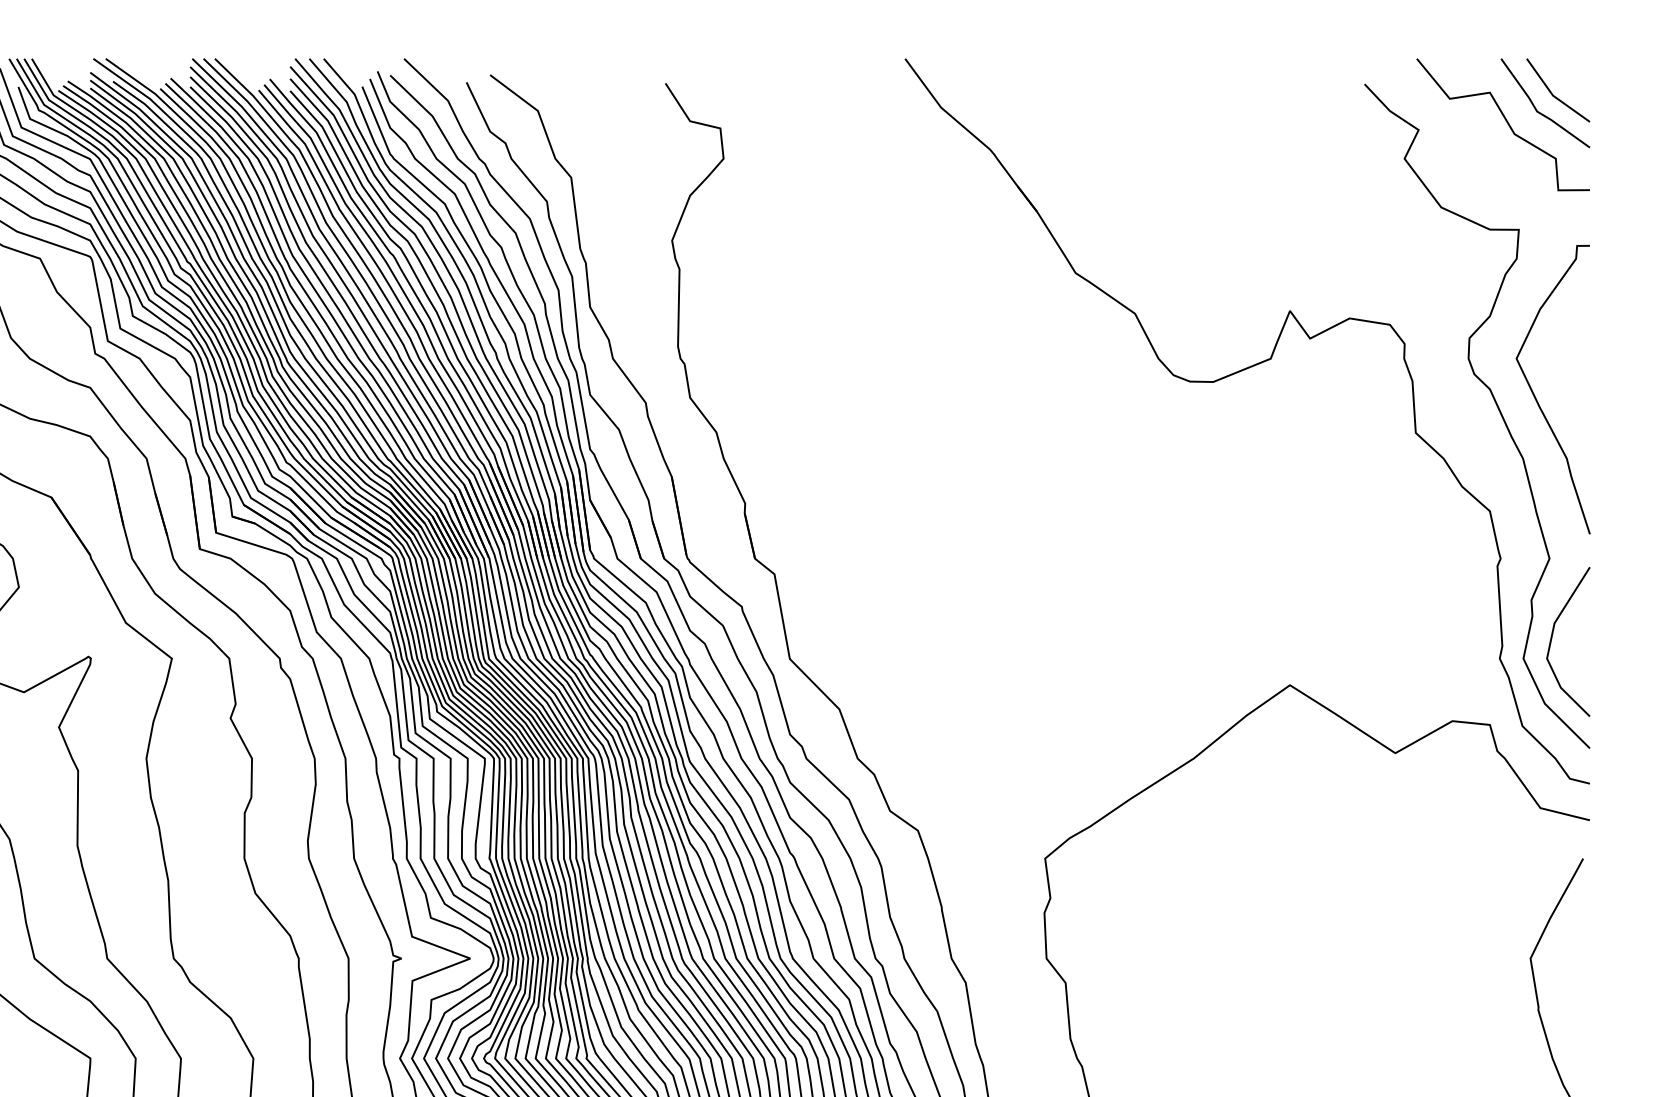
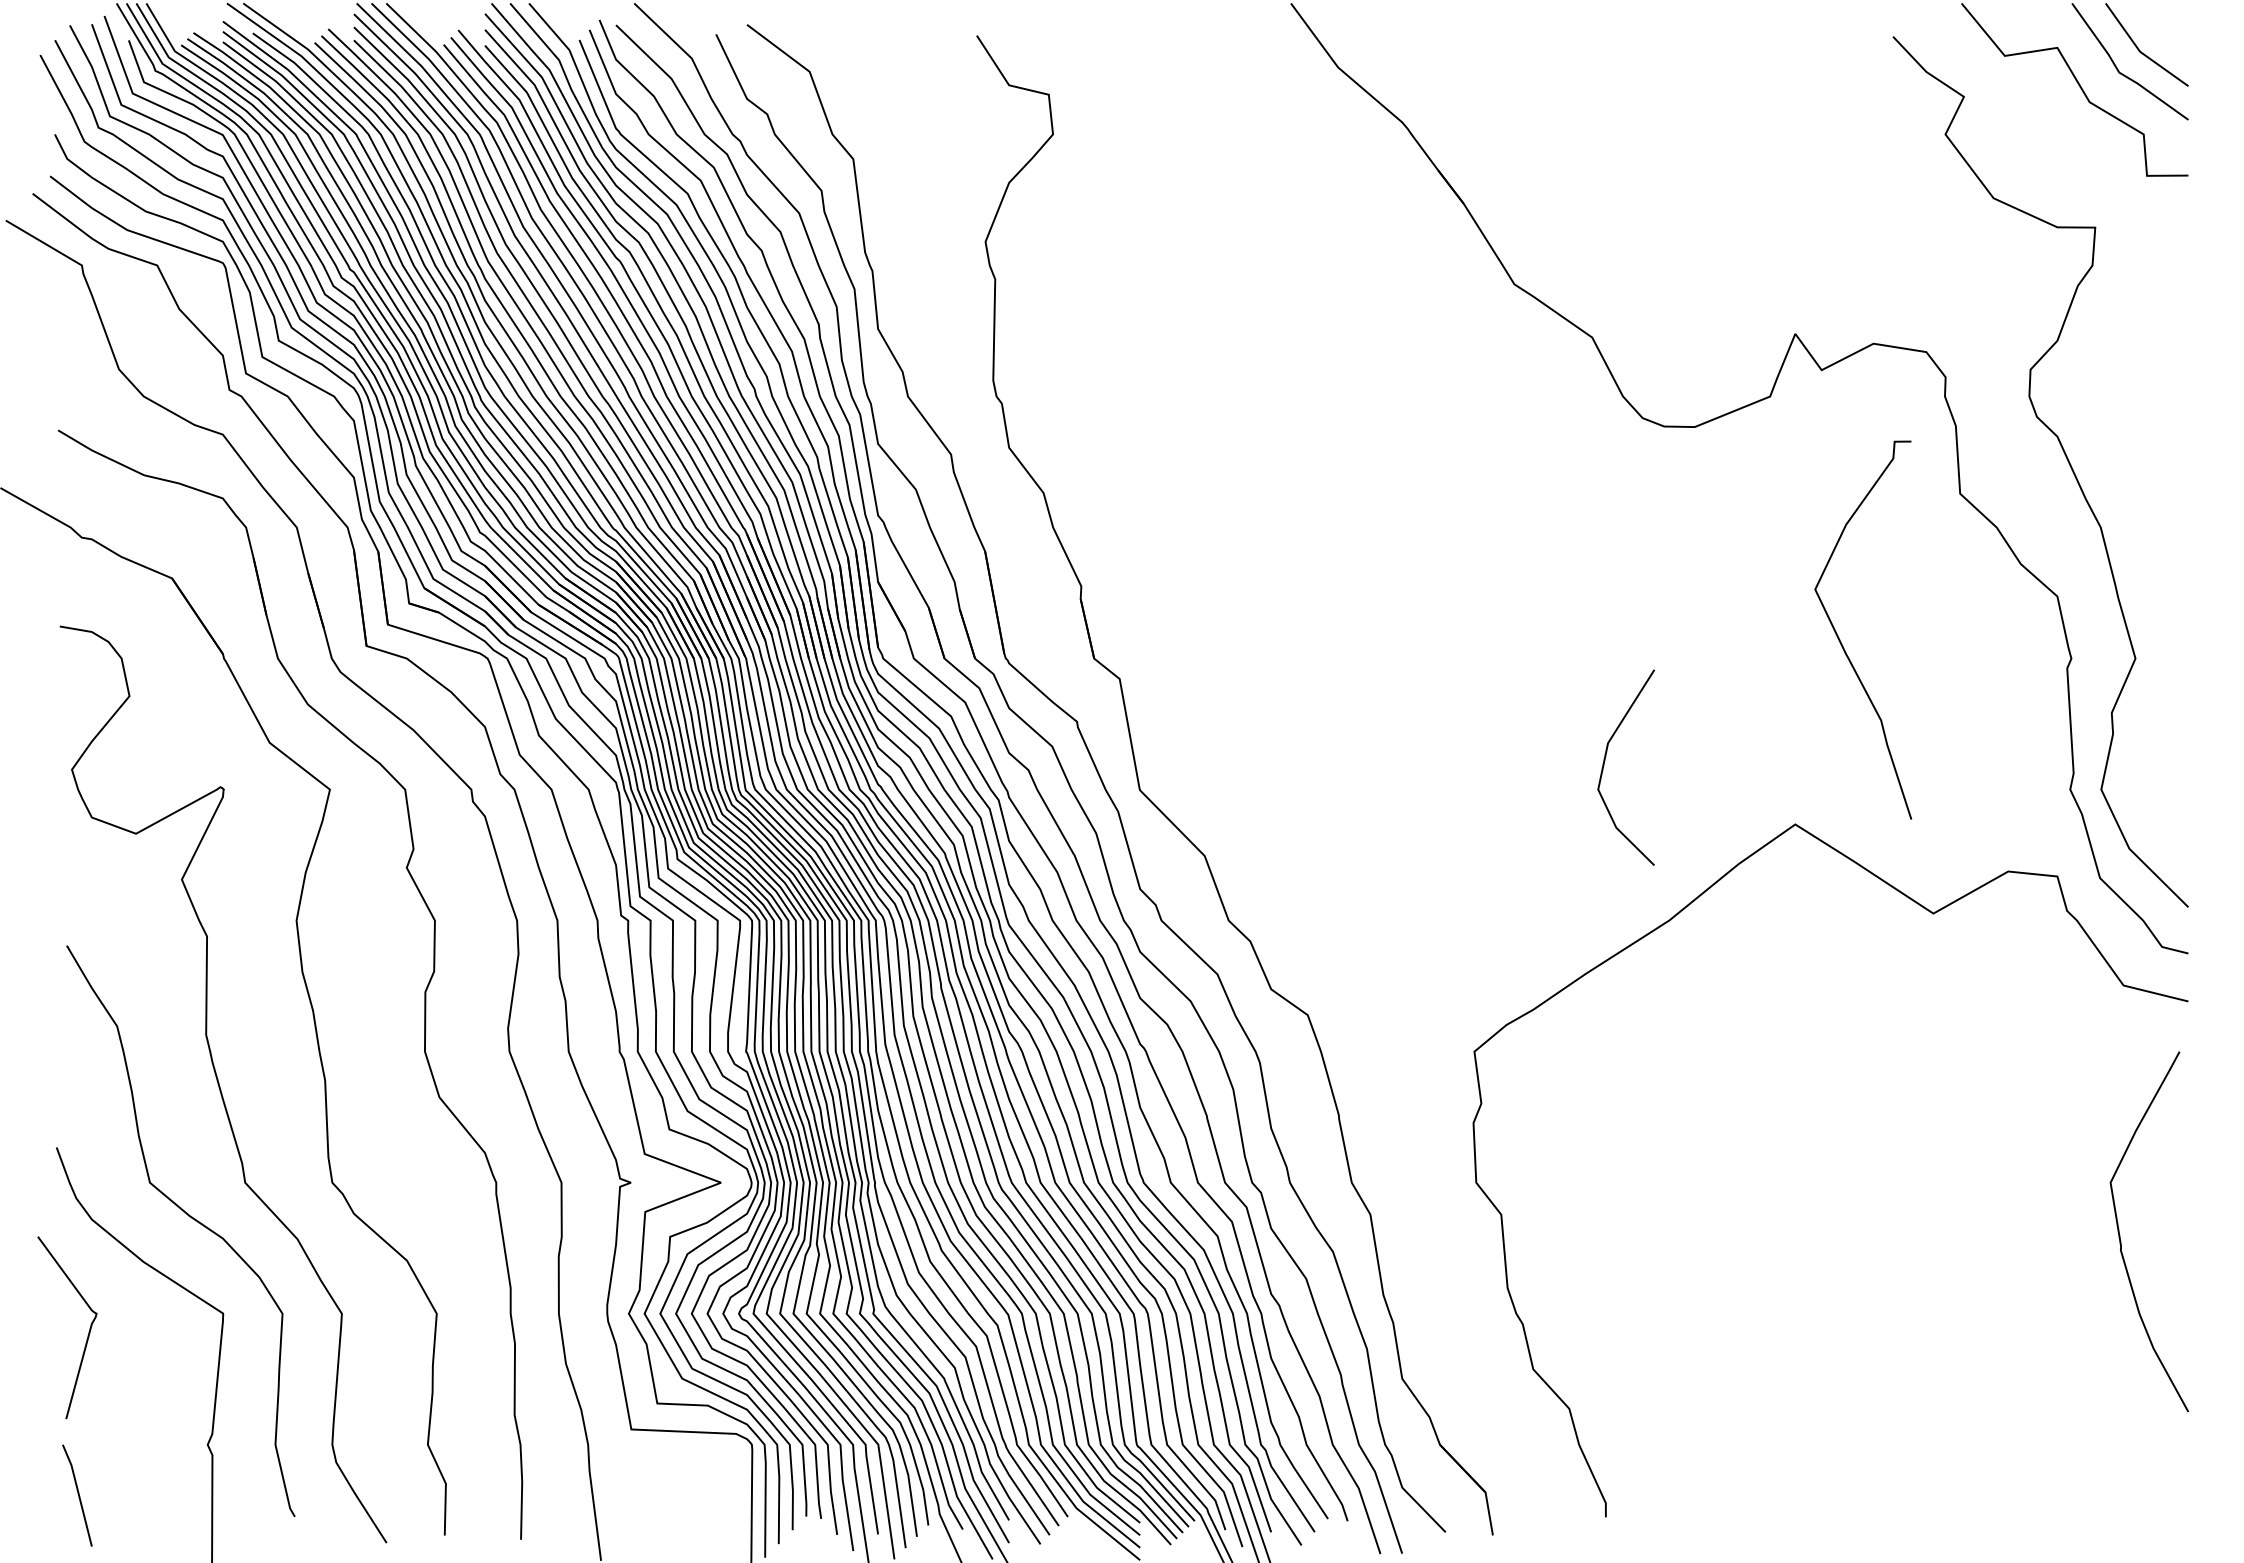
curve: (1536, 398) -> (1841, 641), moved
line: (1552, 637) -> (1605, 761), moved

